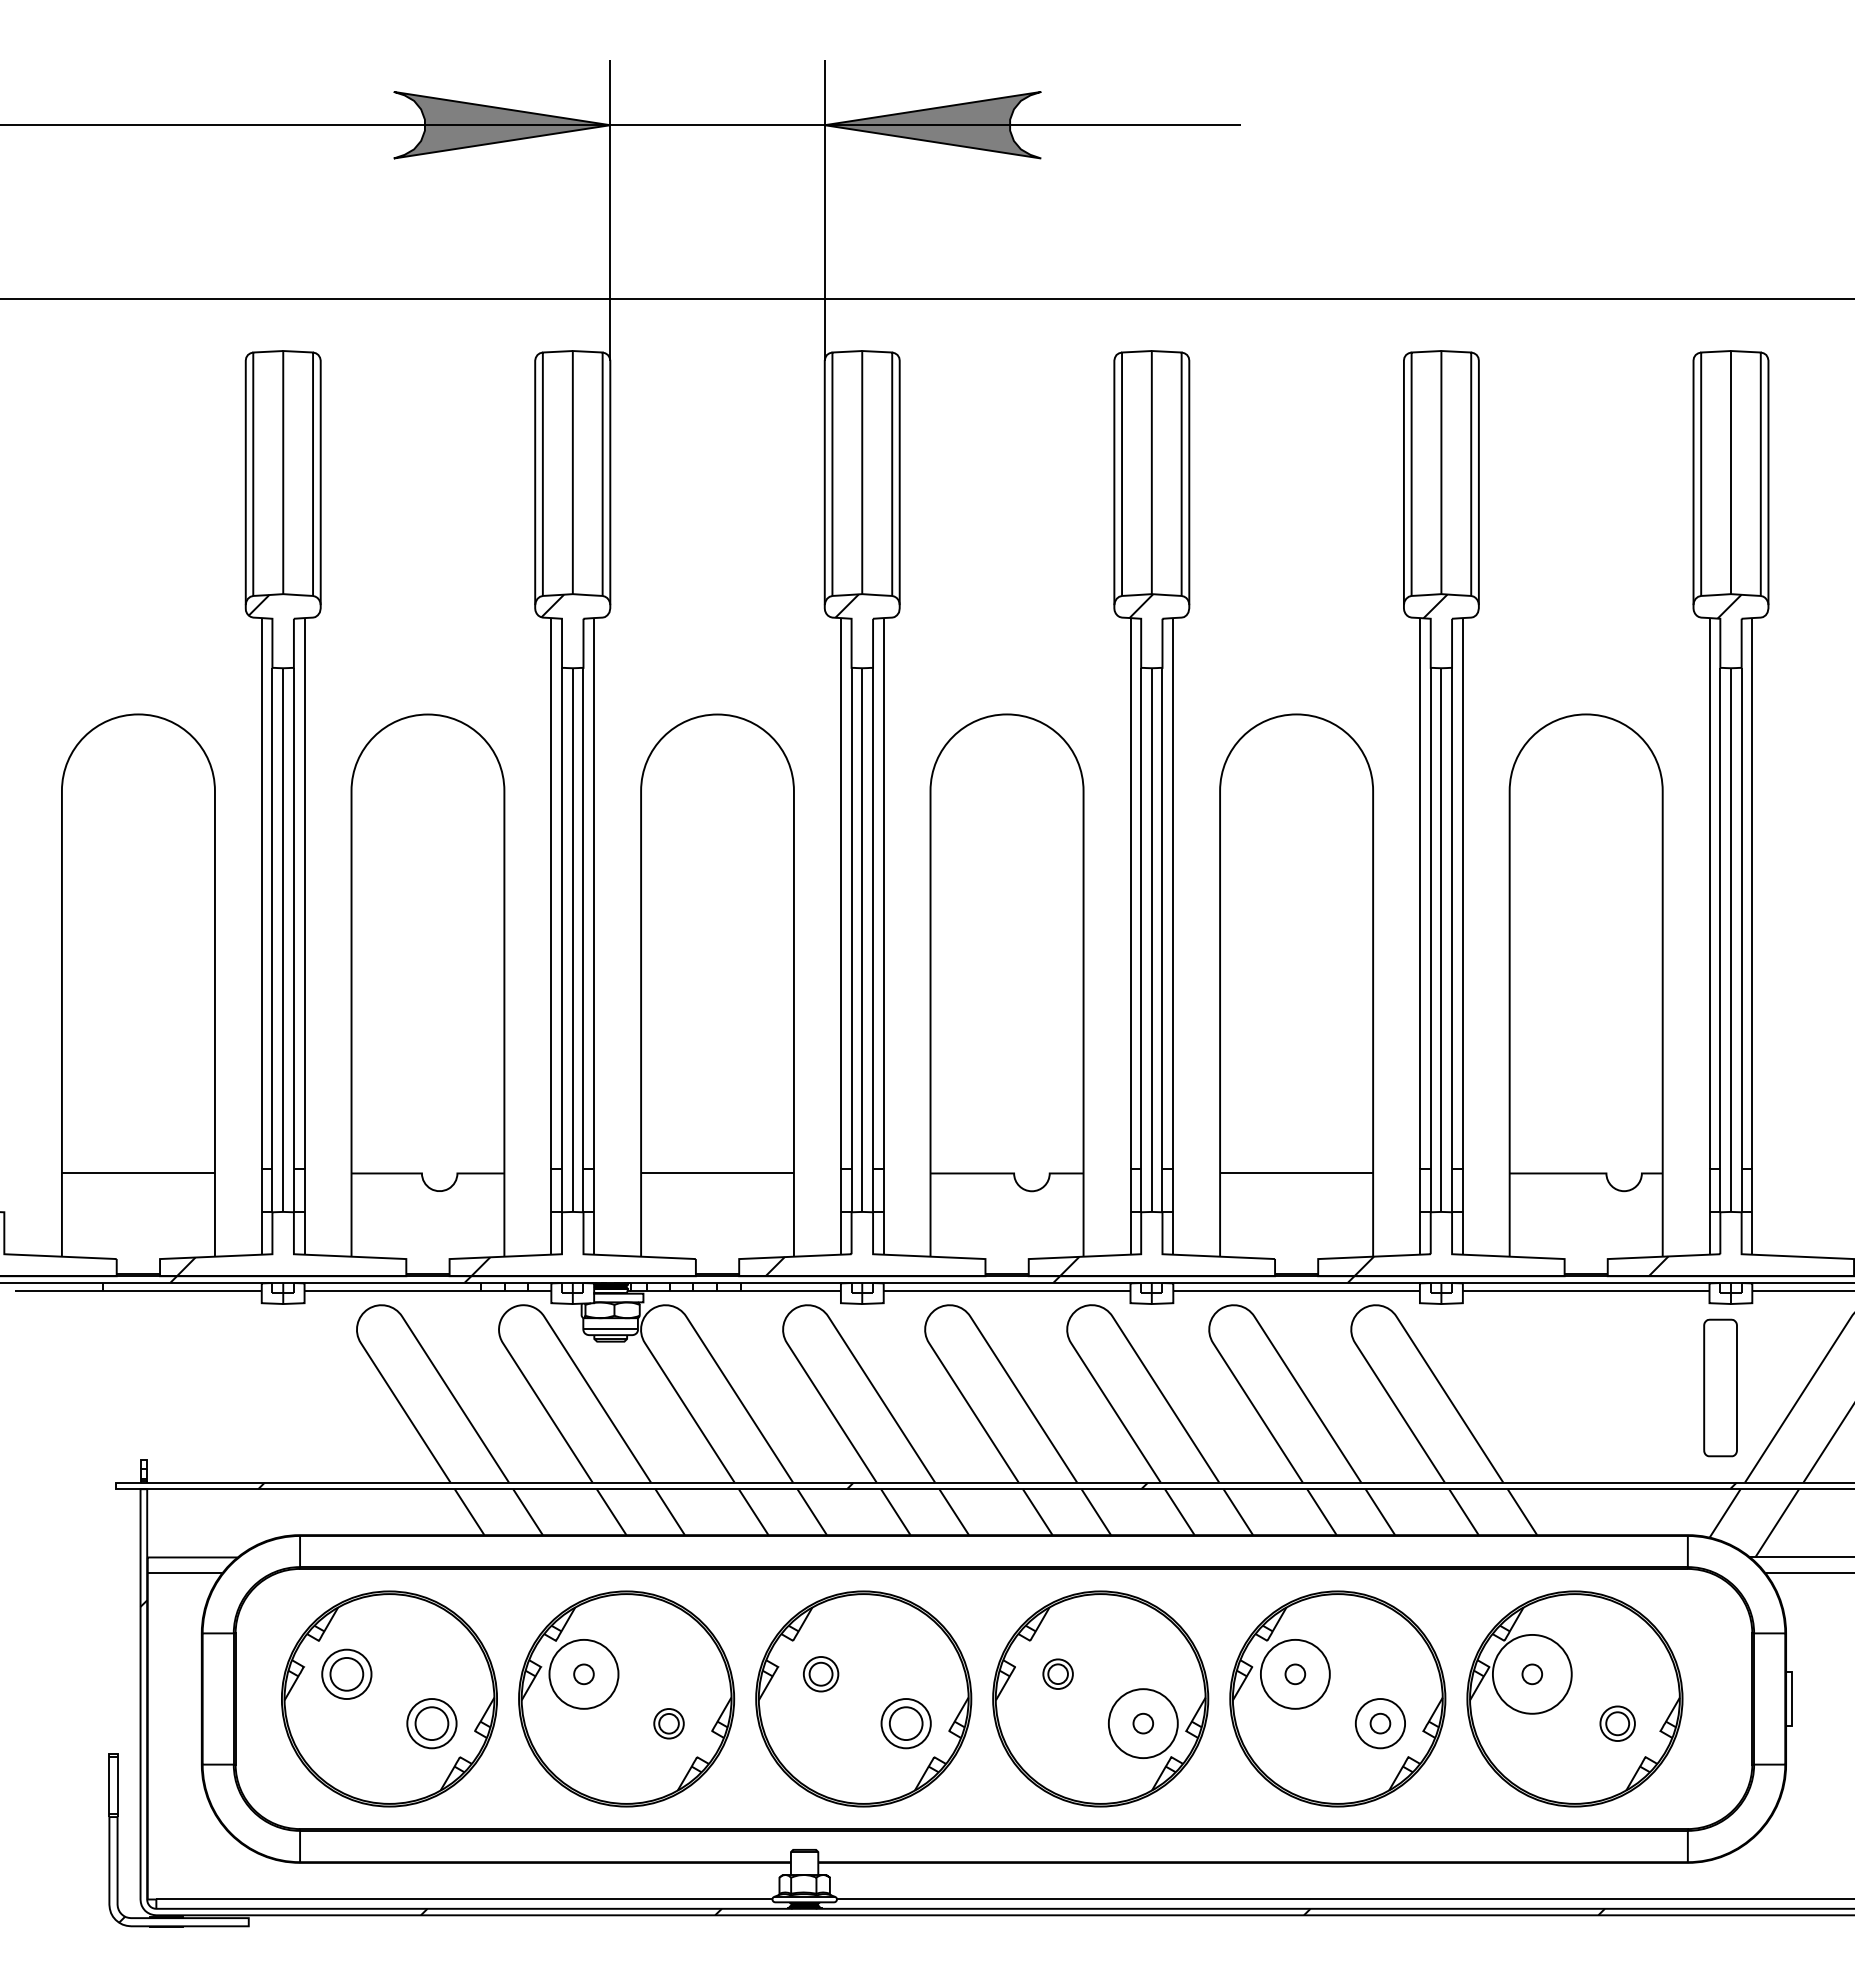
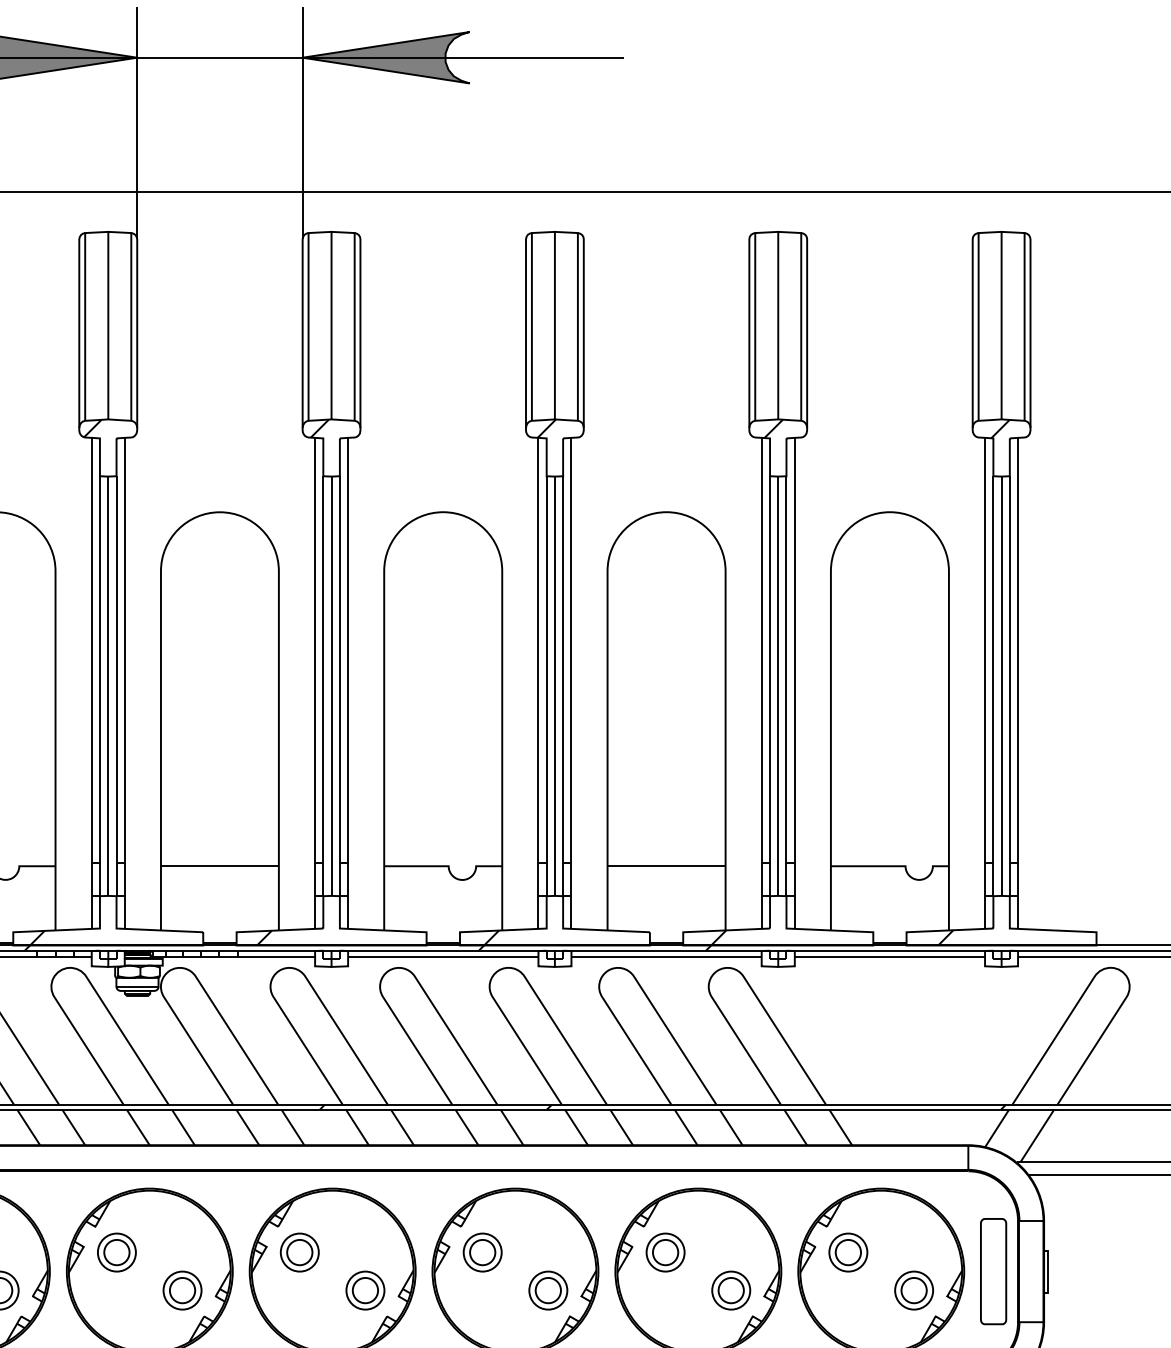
part: (1720, 1387) -> (993, 1271), moved
circle: (583, 1673) -> (116, 1251), size x1.67
part: (820, 1673) -> (299, 1251), size x1.43
part: (1057, 1673) -> (482, 1251), size x1.67
circle: (1294, 1673) -> (664, 1251), size x1.67
circle: (1531, 1673) -> (847, 1251), size x1.67
circle: (583, 1674) -> (116, 1252), size x0.71
circle: (1295, 1674) -> (665, 1252), size x0.71
circle: (1531, 1674) -> (847, 1252), size x0.62
part: (668, 1723) -> (182, 1290), size x1.67
circle: (1142, 1723) -> (547, 1290), size x0.71
circle: (1142, 1723) -> (547, 1290), size x1.67
circle: (1380, 1723) -> (731, 1290), size x1.67
part: (1617, 1723) -> (914, 1290), size x1.43

